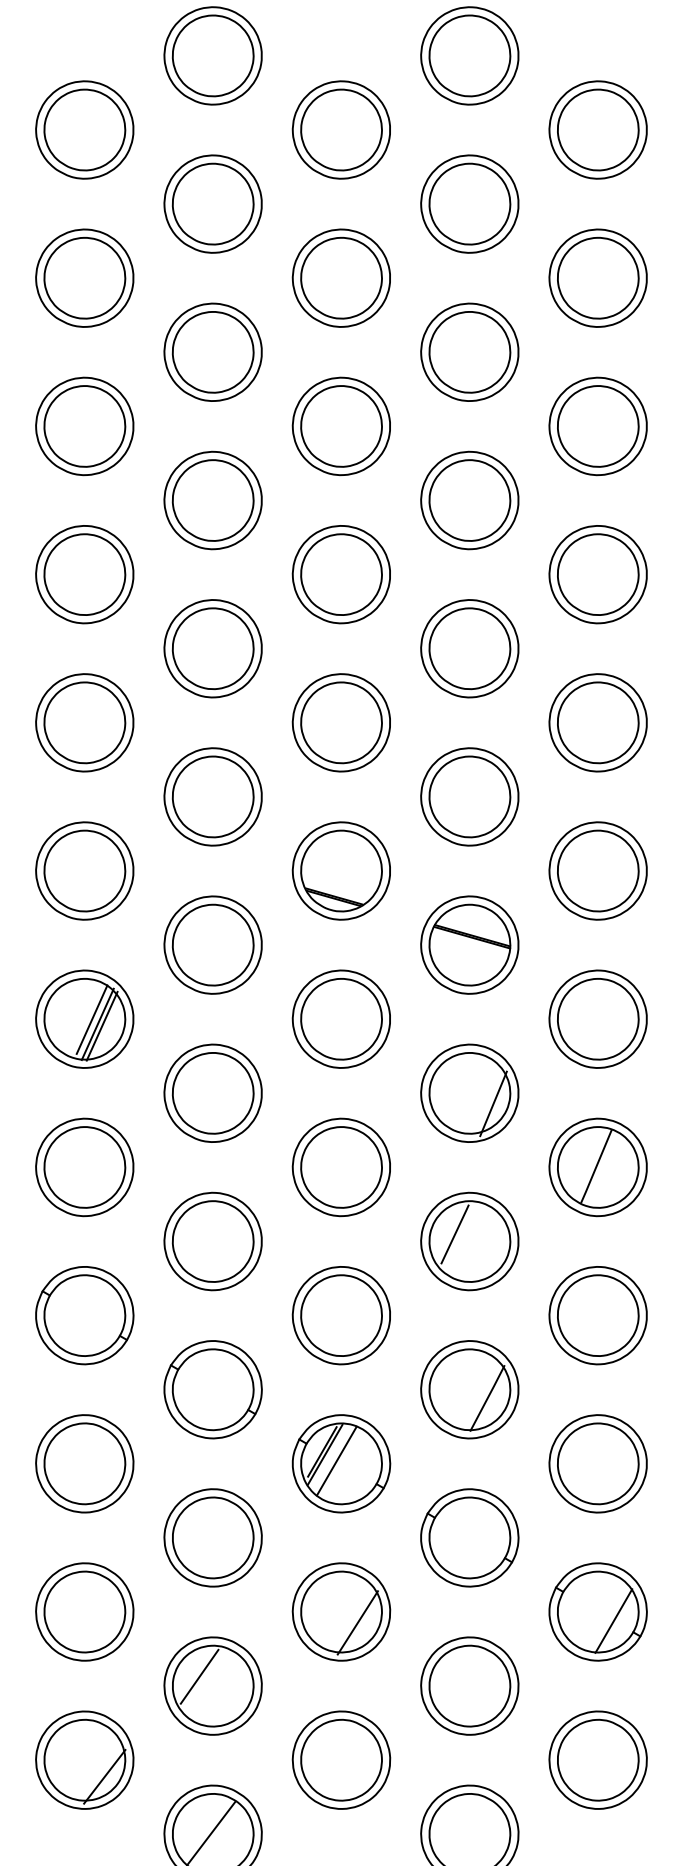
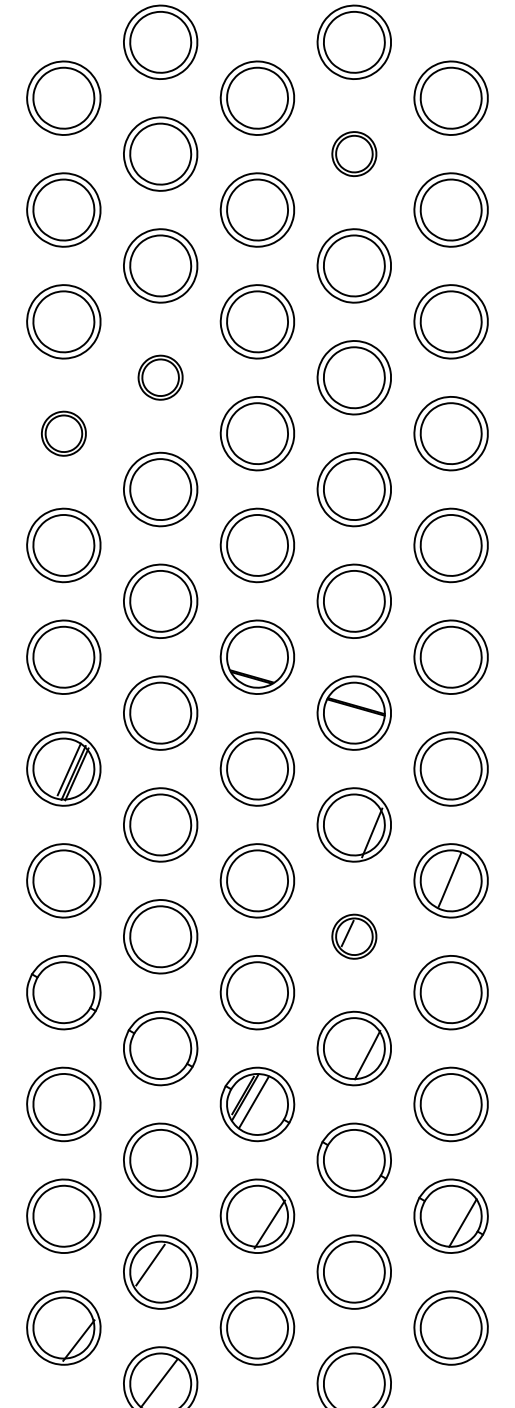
part: (469, 203) -> (354, 153), size x0.6
part: (212, 500) -> (160, 377), size x0.6
part: (84, 574) -> (63, 433), size x0.6
part: (469, 1241) -> (354, 936), size x0.6

